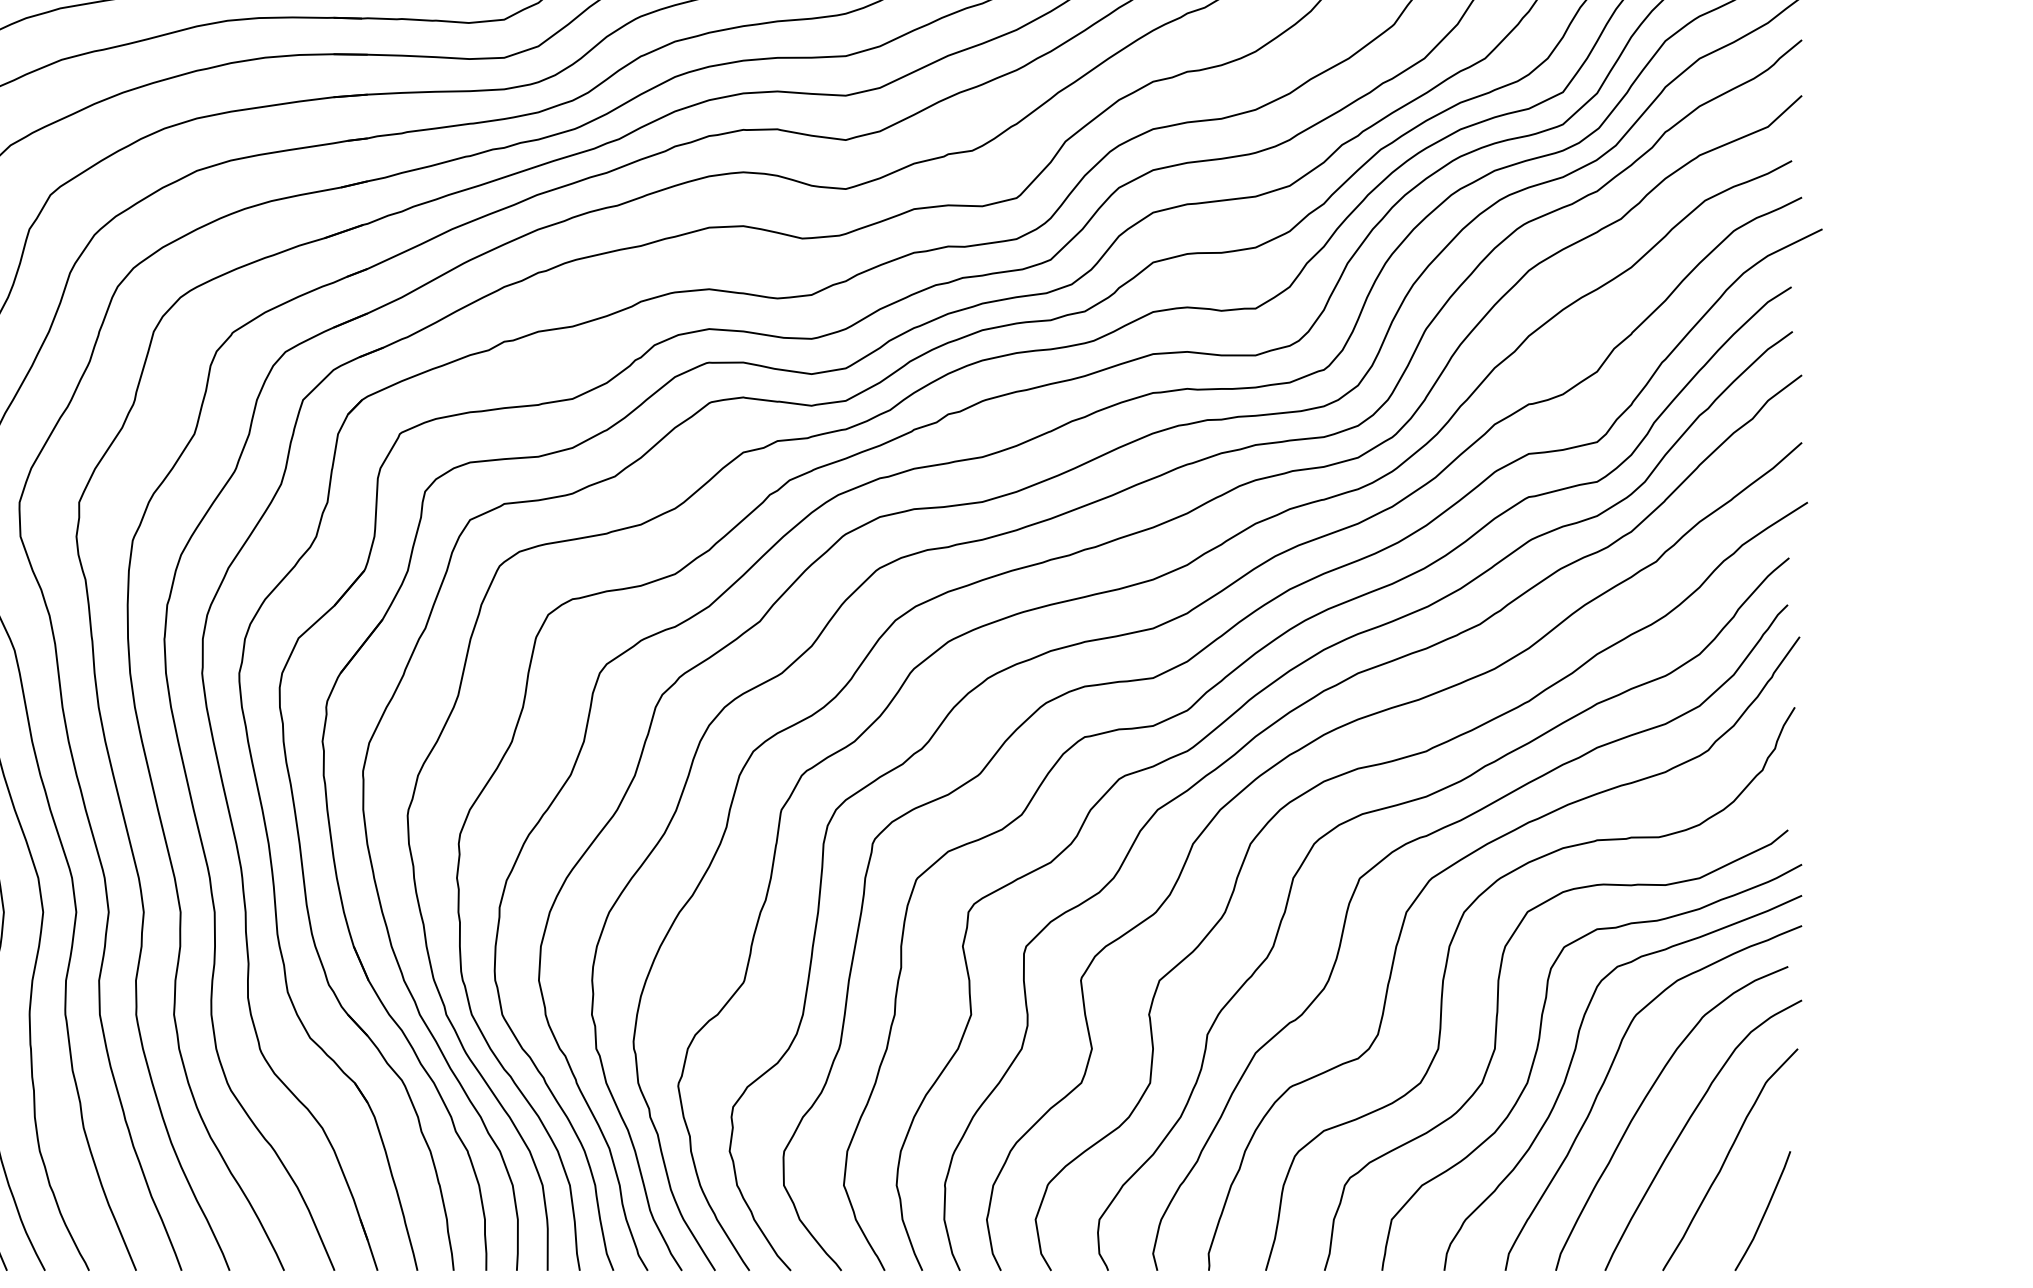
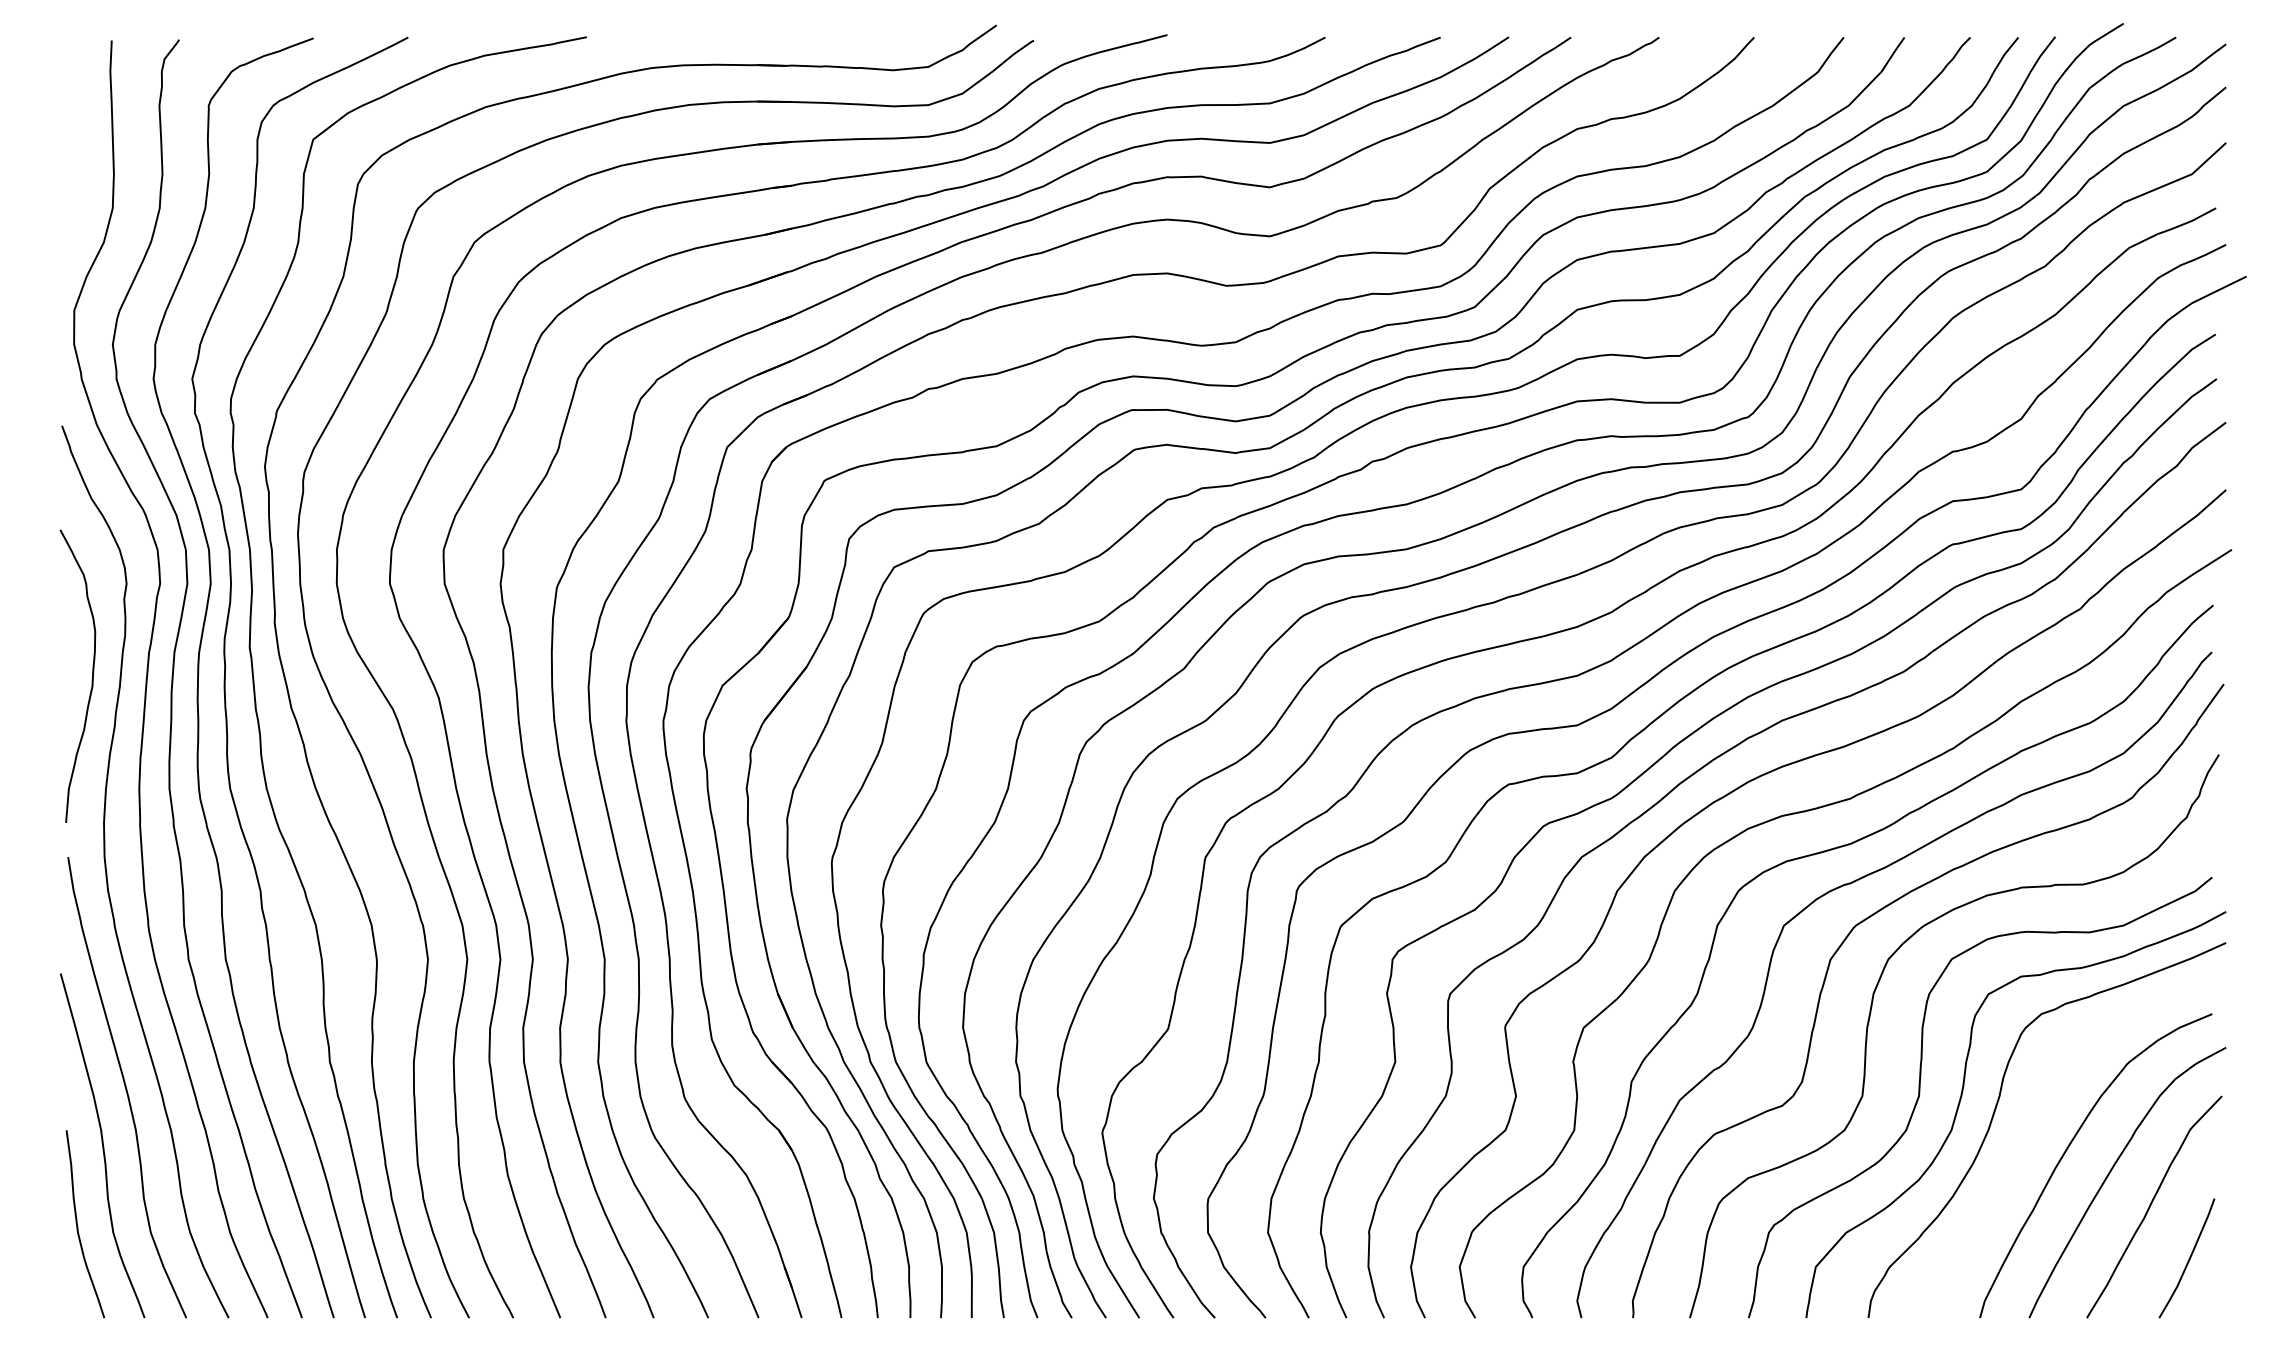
curve: (1606, 1080) -> (2030, 1127), removed

